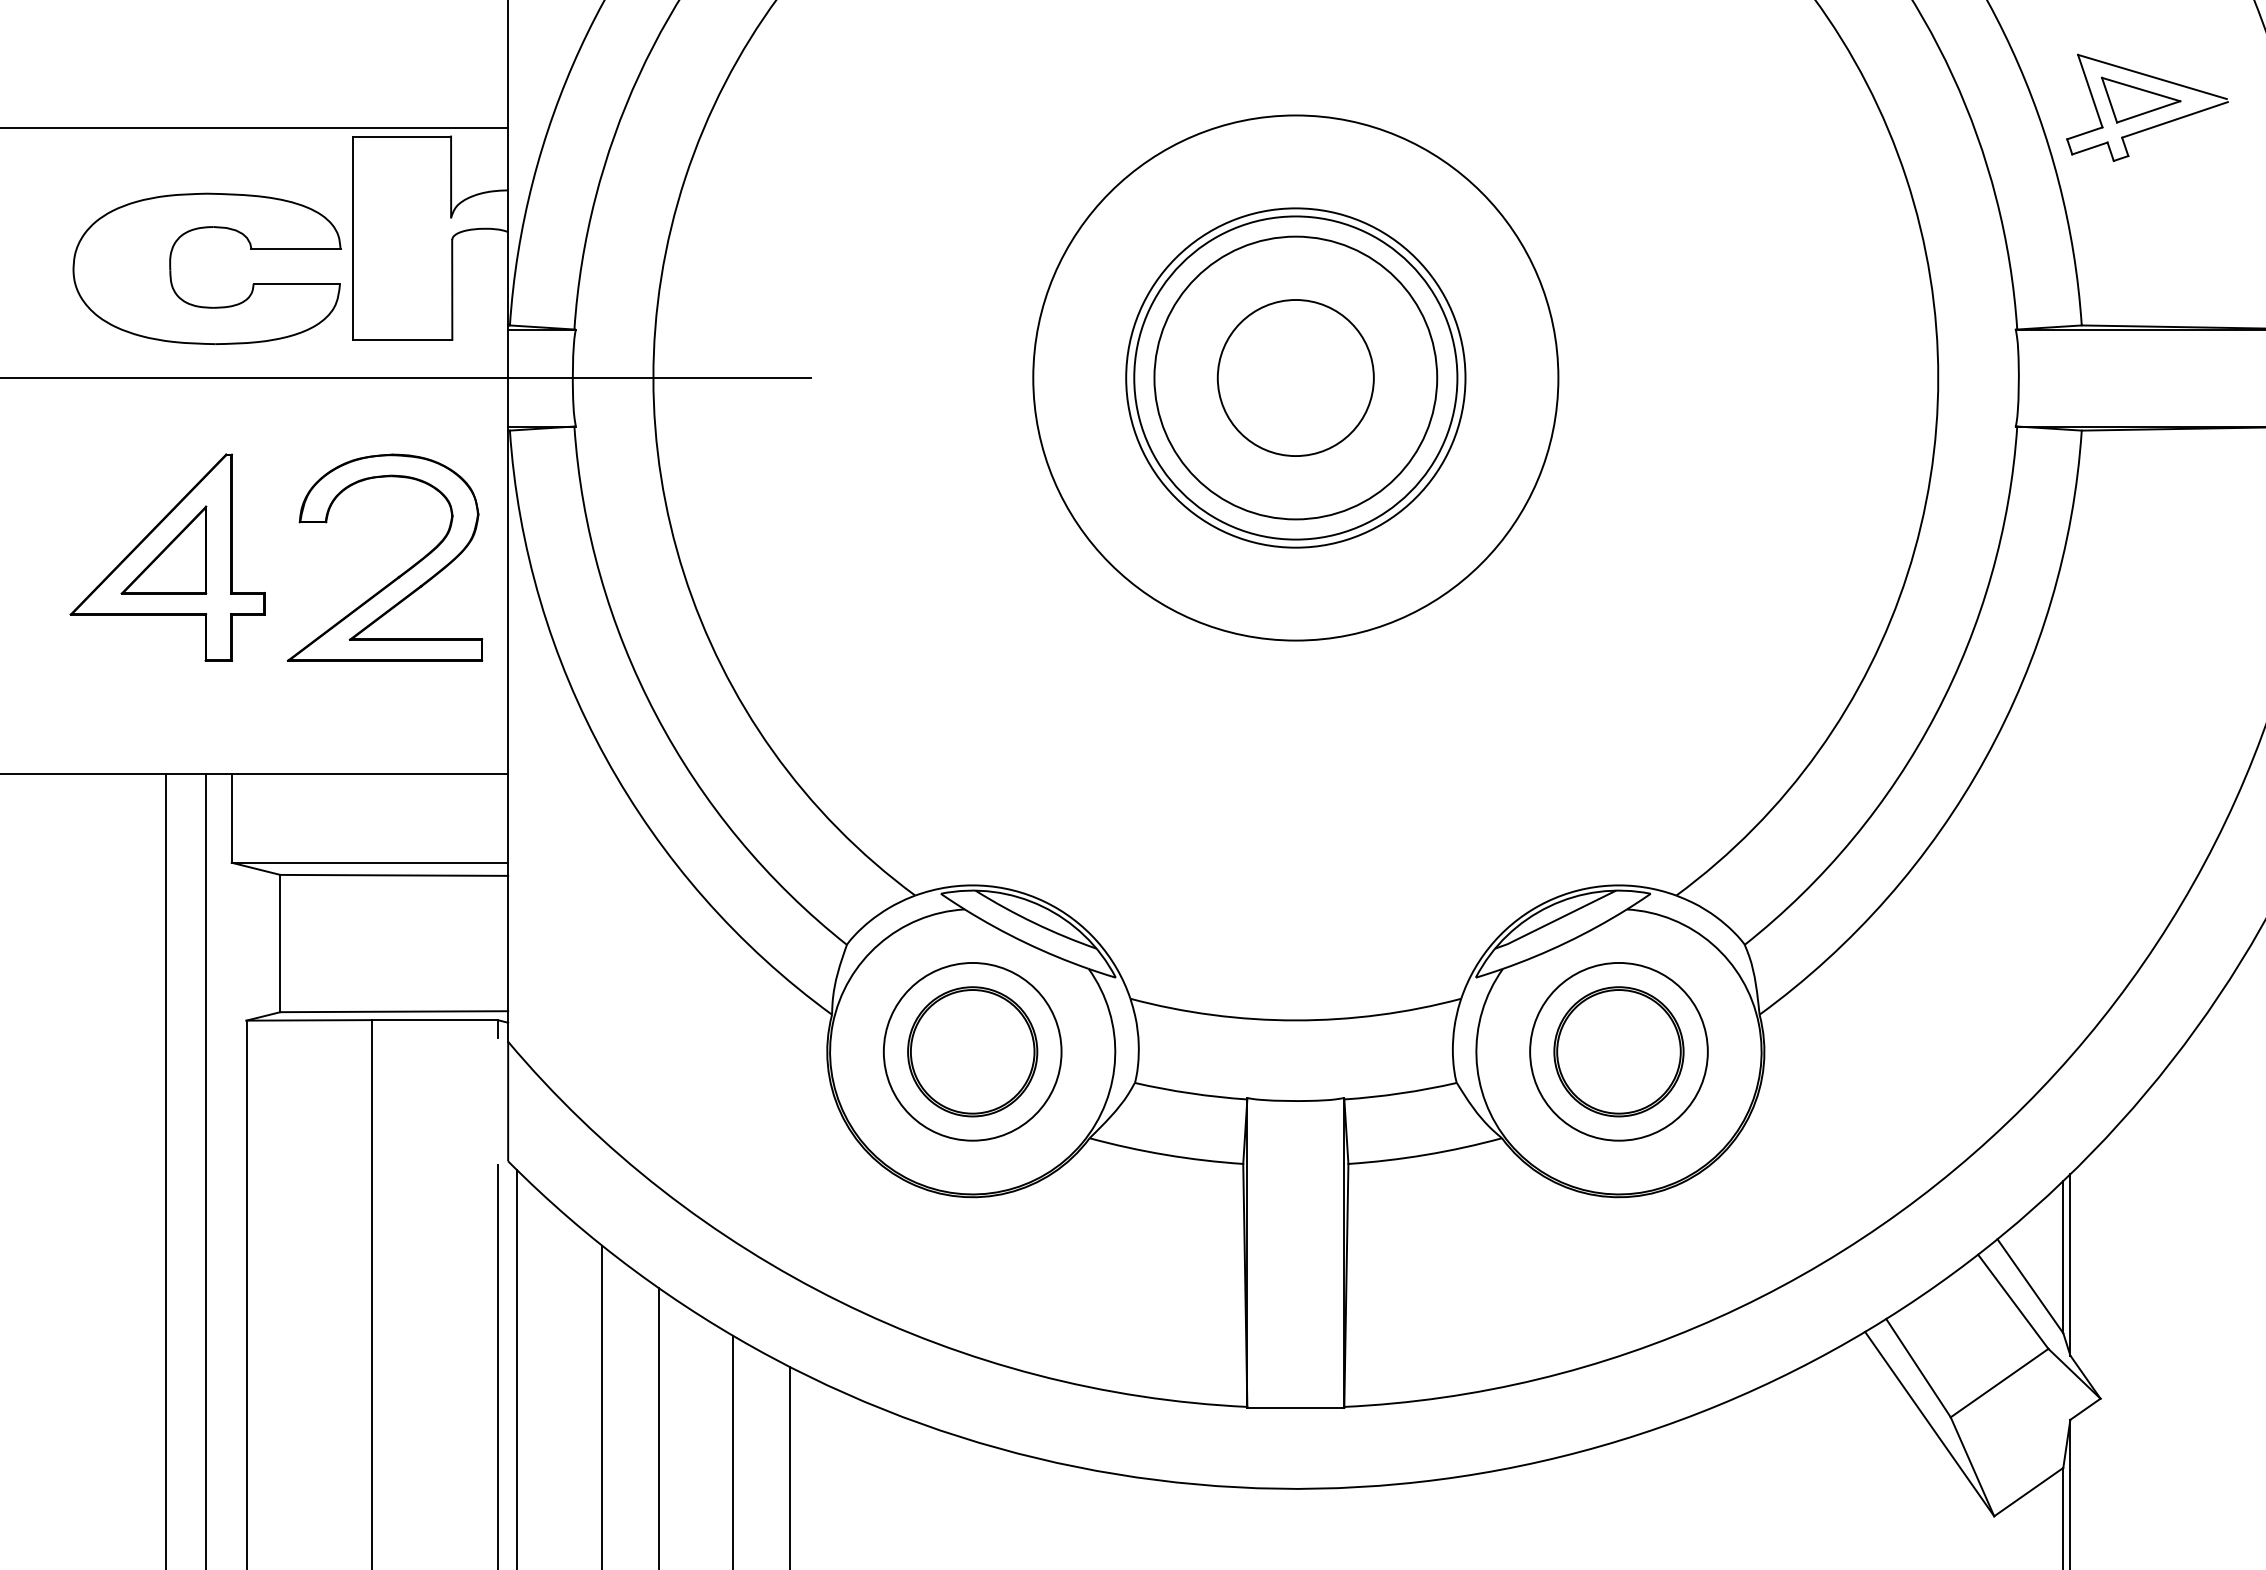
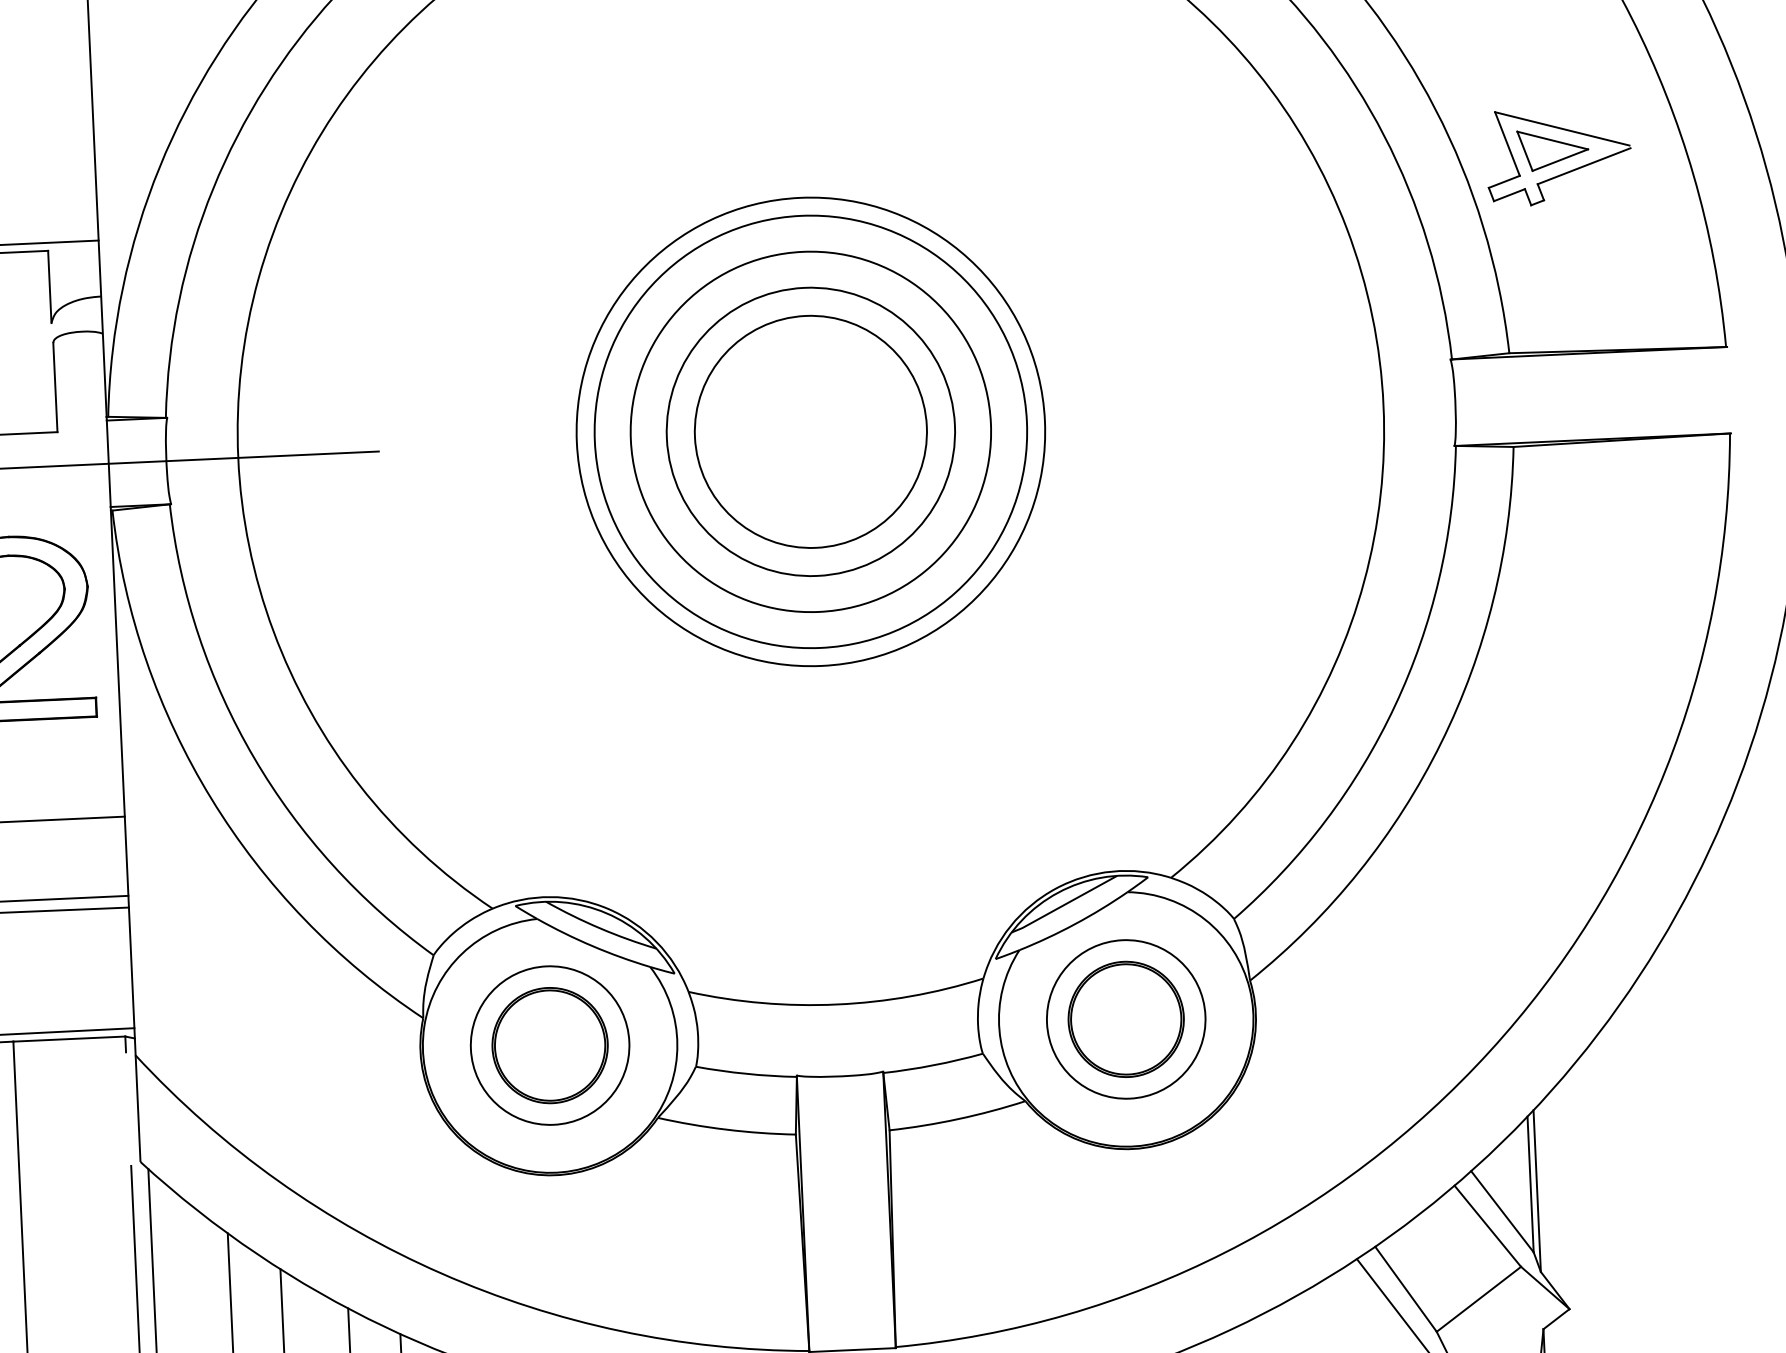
circle: (1295, 377) -> (810, 431), size x1.43
circle: (1295, 377) -> (810, 431), size x1.67
circle: (1295, 378) -> (810, 432), size x1.43

